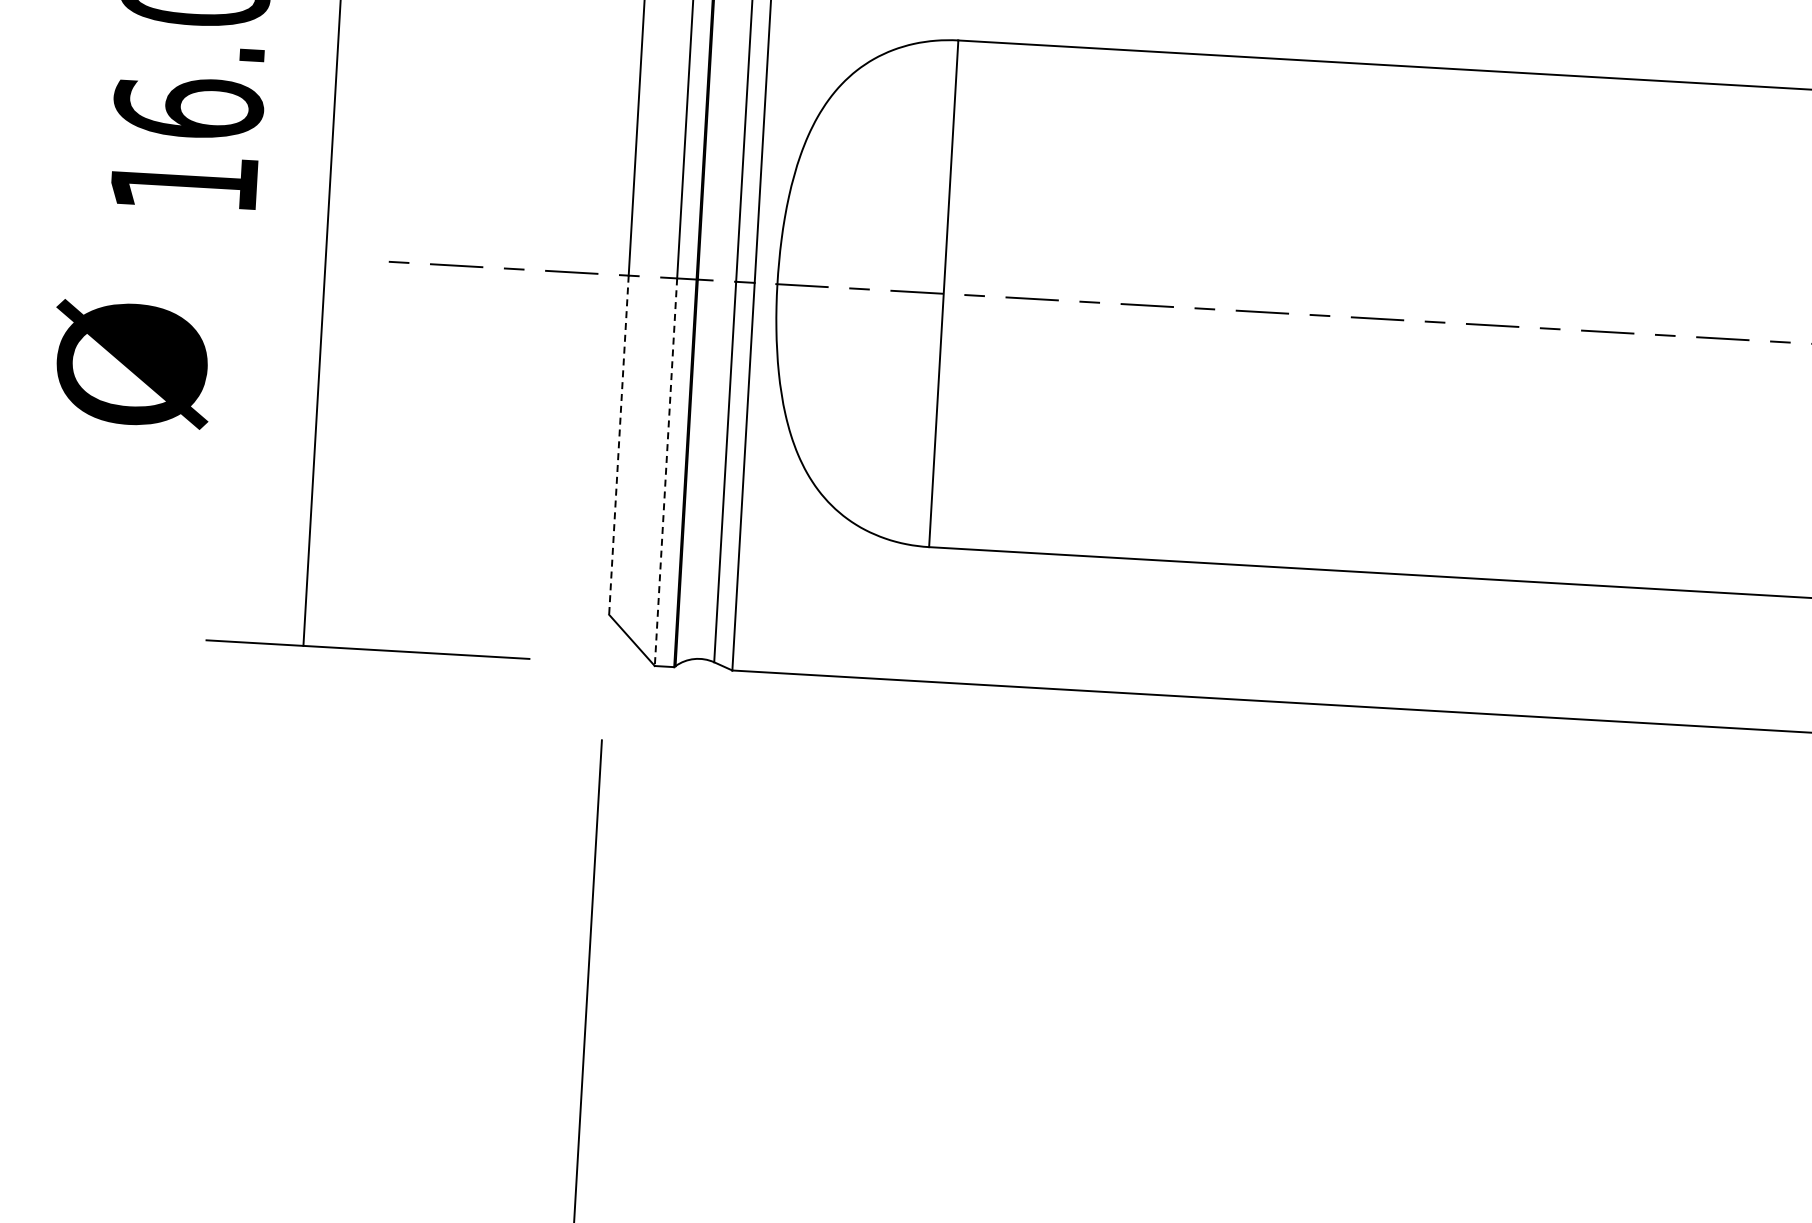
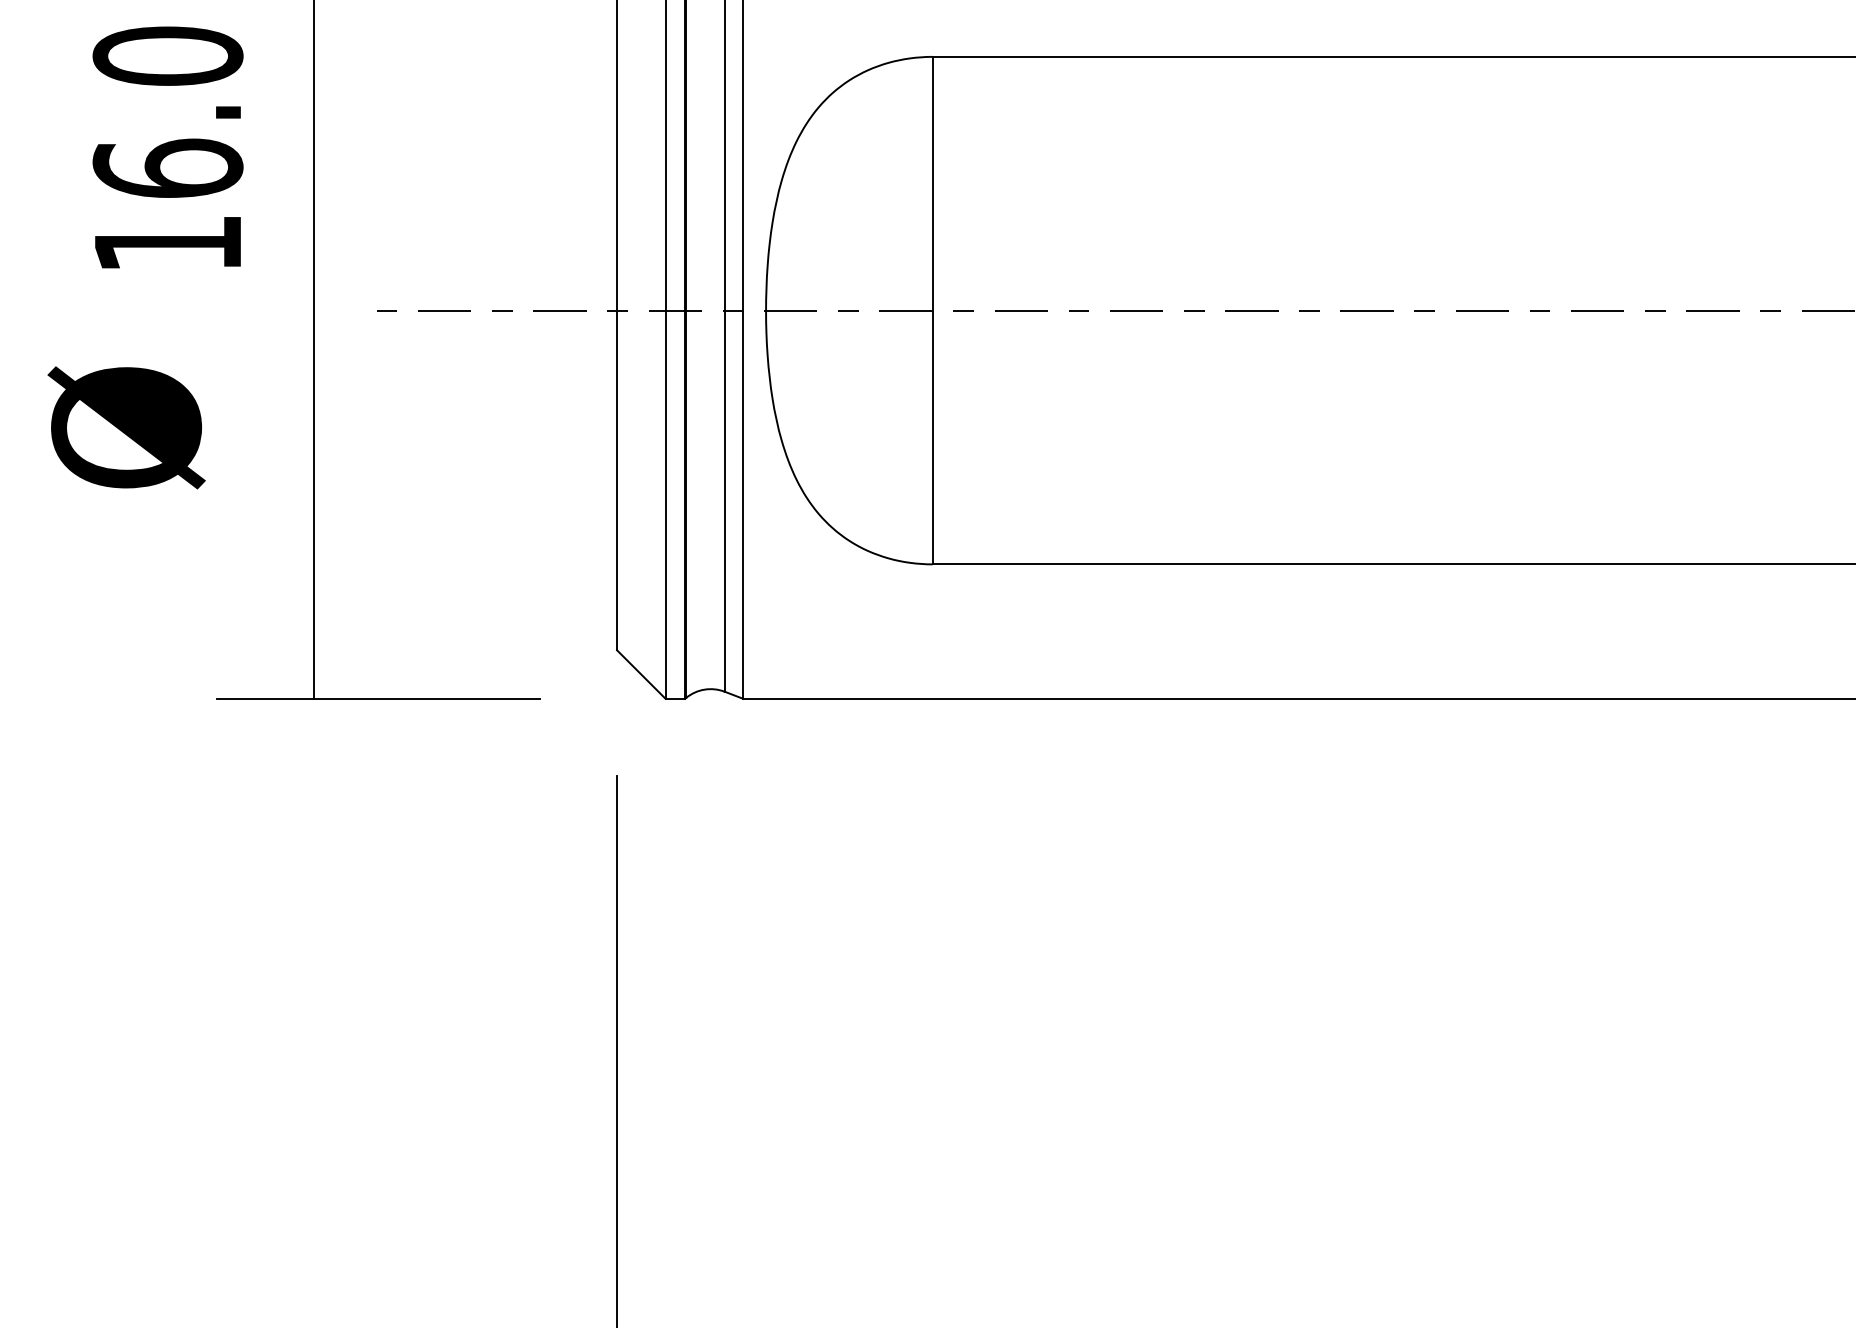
line: (619, 445) -> (617, 480), dashed -> solid
line: (665, 472) -> (665, 505), dashed -> solid

